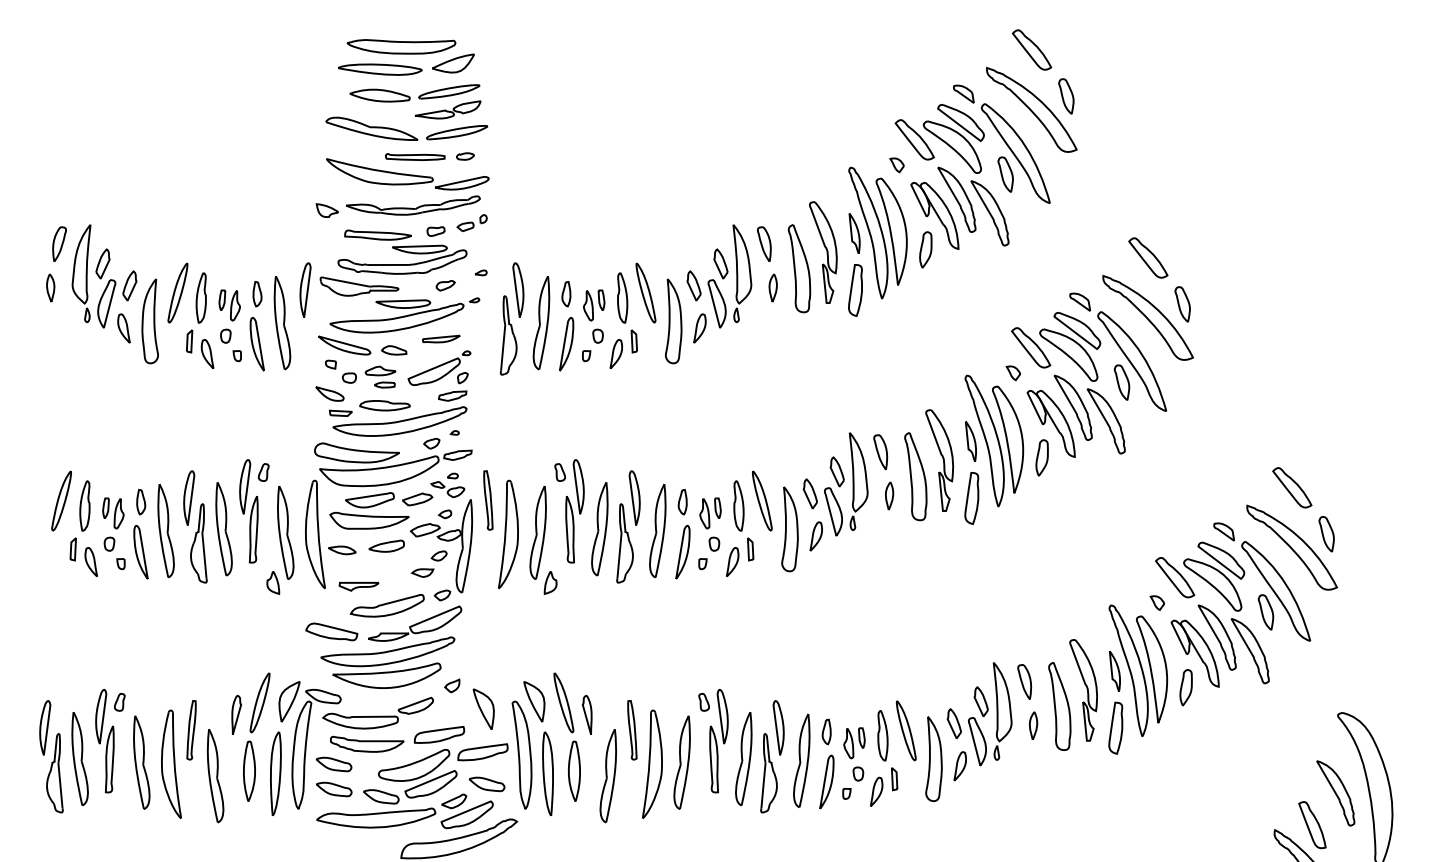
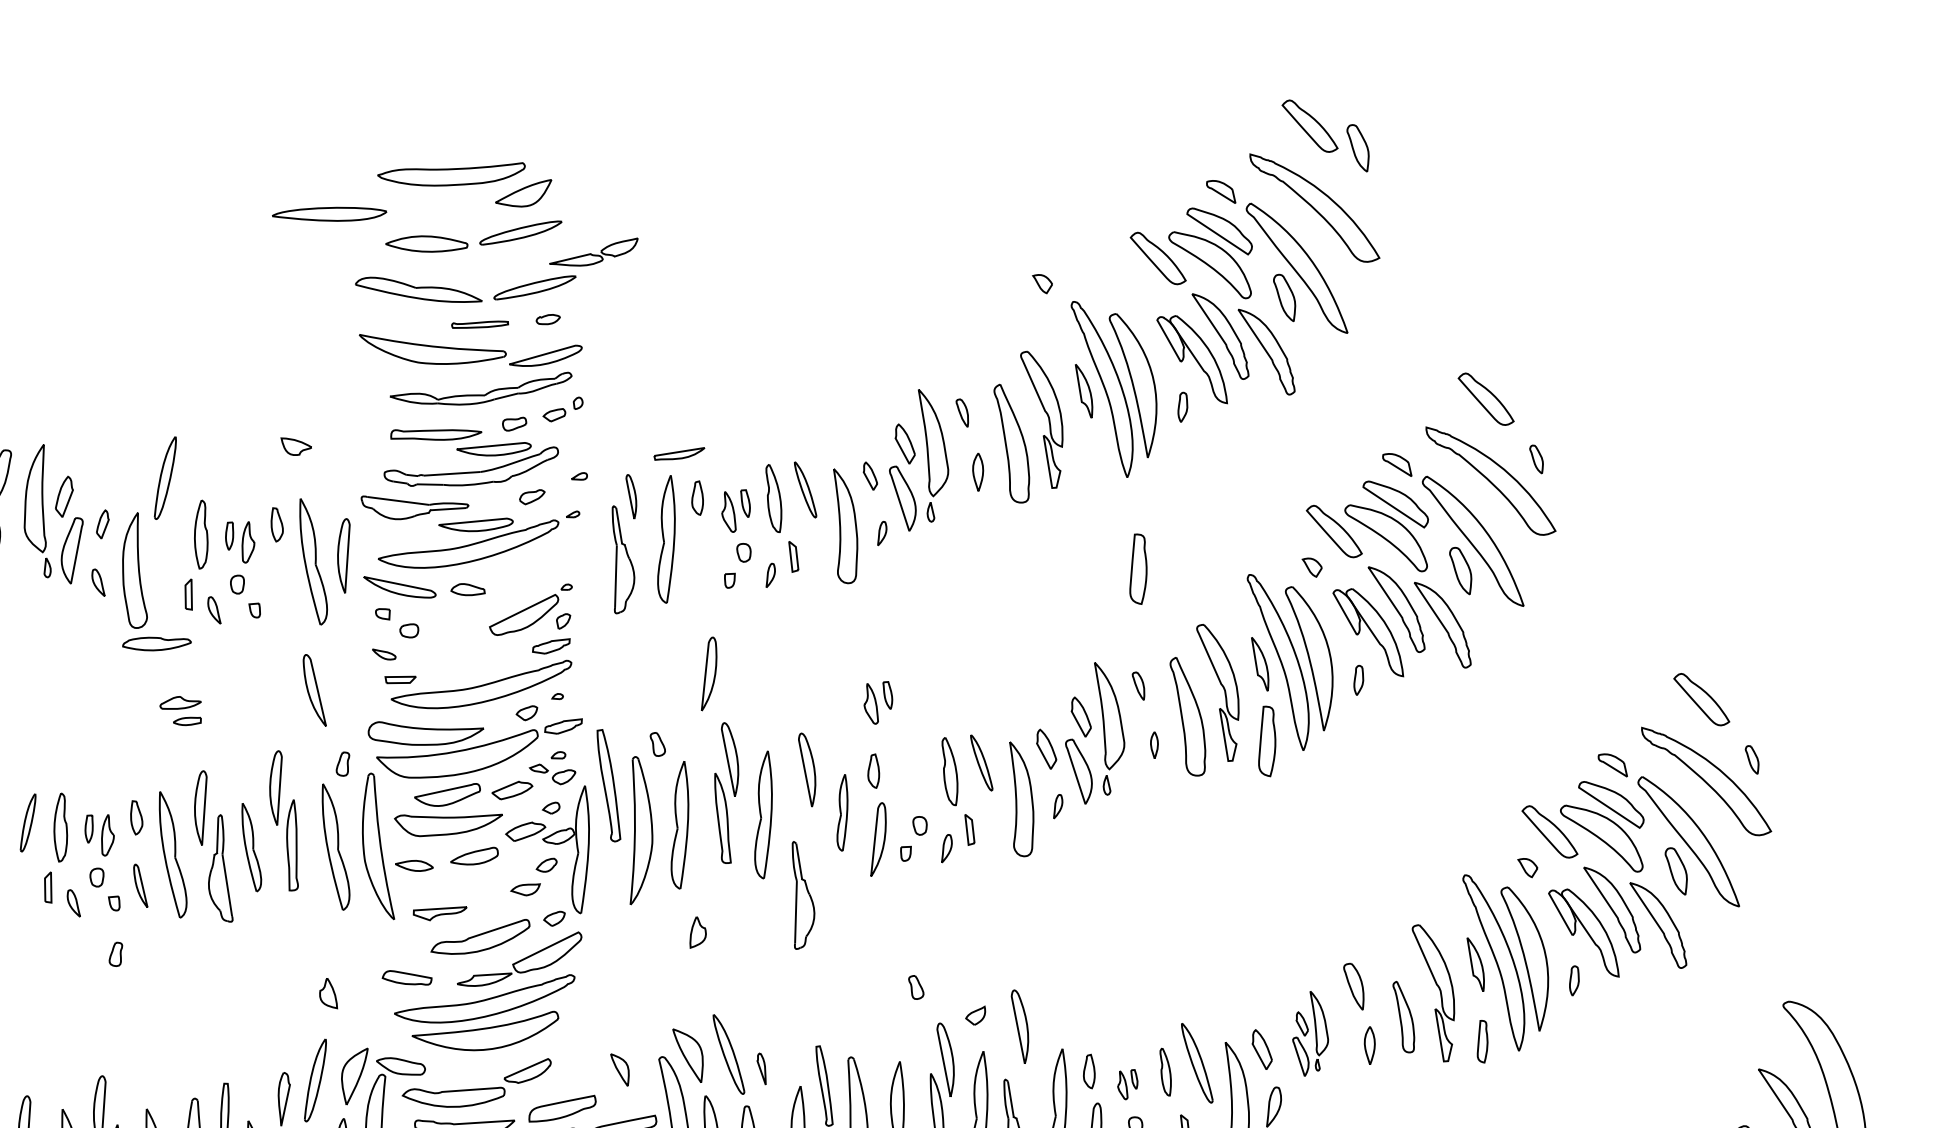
part: (380, 69) -> (329, 214), moved
part: (1066, 96) -> (1358, 148), moved
part: (447, 109) -> (593, 252), moved
part: (415, 156) -> (480, 323), size x0.7
part: (896, 165) -> (1041, 284), moved
part: (326, 210) -> (295, 446), moved
part: (764, 243) -> (962, 412), size x0.6
part: (925, 249) -> (1182, 406), size x0.6
part: (129, 285) -> (102, 523), size x0.7
part: (693, 285) -> (869, 475), size x0.7
part: (305, 289) -> (344, 555), moved
part: (518, 289) -> (631, 496), size x0.6
part: (855, 290) -> (1137, 569), moved
part: (177, 292) -> (164, 477), moved
part: (645, 292) -> (804, 489), size x0.7
part: (1182, 304) -> (1536, 459), size x0.6
part: (123, 328) -> (97, 582), size x0.7
part: (699, 328) -> (881, 533), size x0.6
part: (441, 338) -> (679, 453), moved
part: (256, 344) -> (313, 690), moved
part: (566, 344) -> (708, 674), moved
part: (207, 353) -> (214, 609), size x0.7
part: (616, 353) -> (770, 574), size x0.6
part: (380, 376) -> (180, 710), moved
part: (329, 393) -> (383, 653), size x0.6
part: (384, 405) -> (156, 643), moved
part: (880, 451) -> (1138, 685), size x0.6
part: (1041, 457) -> (1357, 679), size x0.6
part: (263, 472) -> (342, 764), moved
part: (559, 472) -> (657, 744), moved
part: (889, 495) -> (1154, 744), size x0.7
part: (61, 500) -> (28, 822), size x0.7
part: (488, 500) -> (609, 785), size x1.4
part: (762, 500) -> (981, 762), size x0.7
part: (710, 513) -> (878, 703), moved
part: (223, 529) -> (250, 847), size x0.7
part: (657, 531) -> (841, 813), size x0.6
part: (1326, 534) -> (1752, 760), size x0.6
part: (815, 536) -> (1057, 806), size x0.6
part: (624, 543) -> (801, 895), moved
part: (140, 552) -> (139, 886), size x0.6
part: (90, 561) -> (72, 902), size x0.7
part: (732, 561) -> (946, 847), size x0.7
part: (273, 582) -> (328, 993), moved
part: (550, 582) -> (697, 931), moved
part: (331, 631) -> (406, 977), size x0.7
part: (452, 685) -> (975, 1015), moved
part: (1185, 687) -> (1573, 980), size x0.6
part: (119, 701) -> (115, 953), moved
part: (703, 701) -> (915, 986), moved
part: (1059, 706) -> (1403, 1017), size x0.6
part: (483, 708) -> (620, 1069), size x0.6
part: (586, 714) -> (760, 1068), size x0.6
part: (990, 714) -> (1310, 1033), size x0.6
part: (778, 727) -> (1020, 1026), moved
part: (1115, 727) -> (1481, 1040), size x0.6
part: (882, 735) -> (1165, 1071), size x0.7
part: (854, 743) -> (1127, 1085), size x0.7

